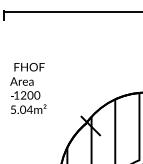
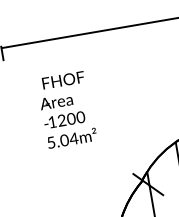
text: (28, 88) -> (67, 109), moved

